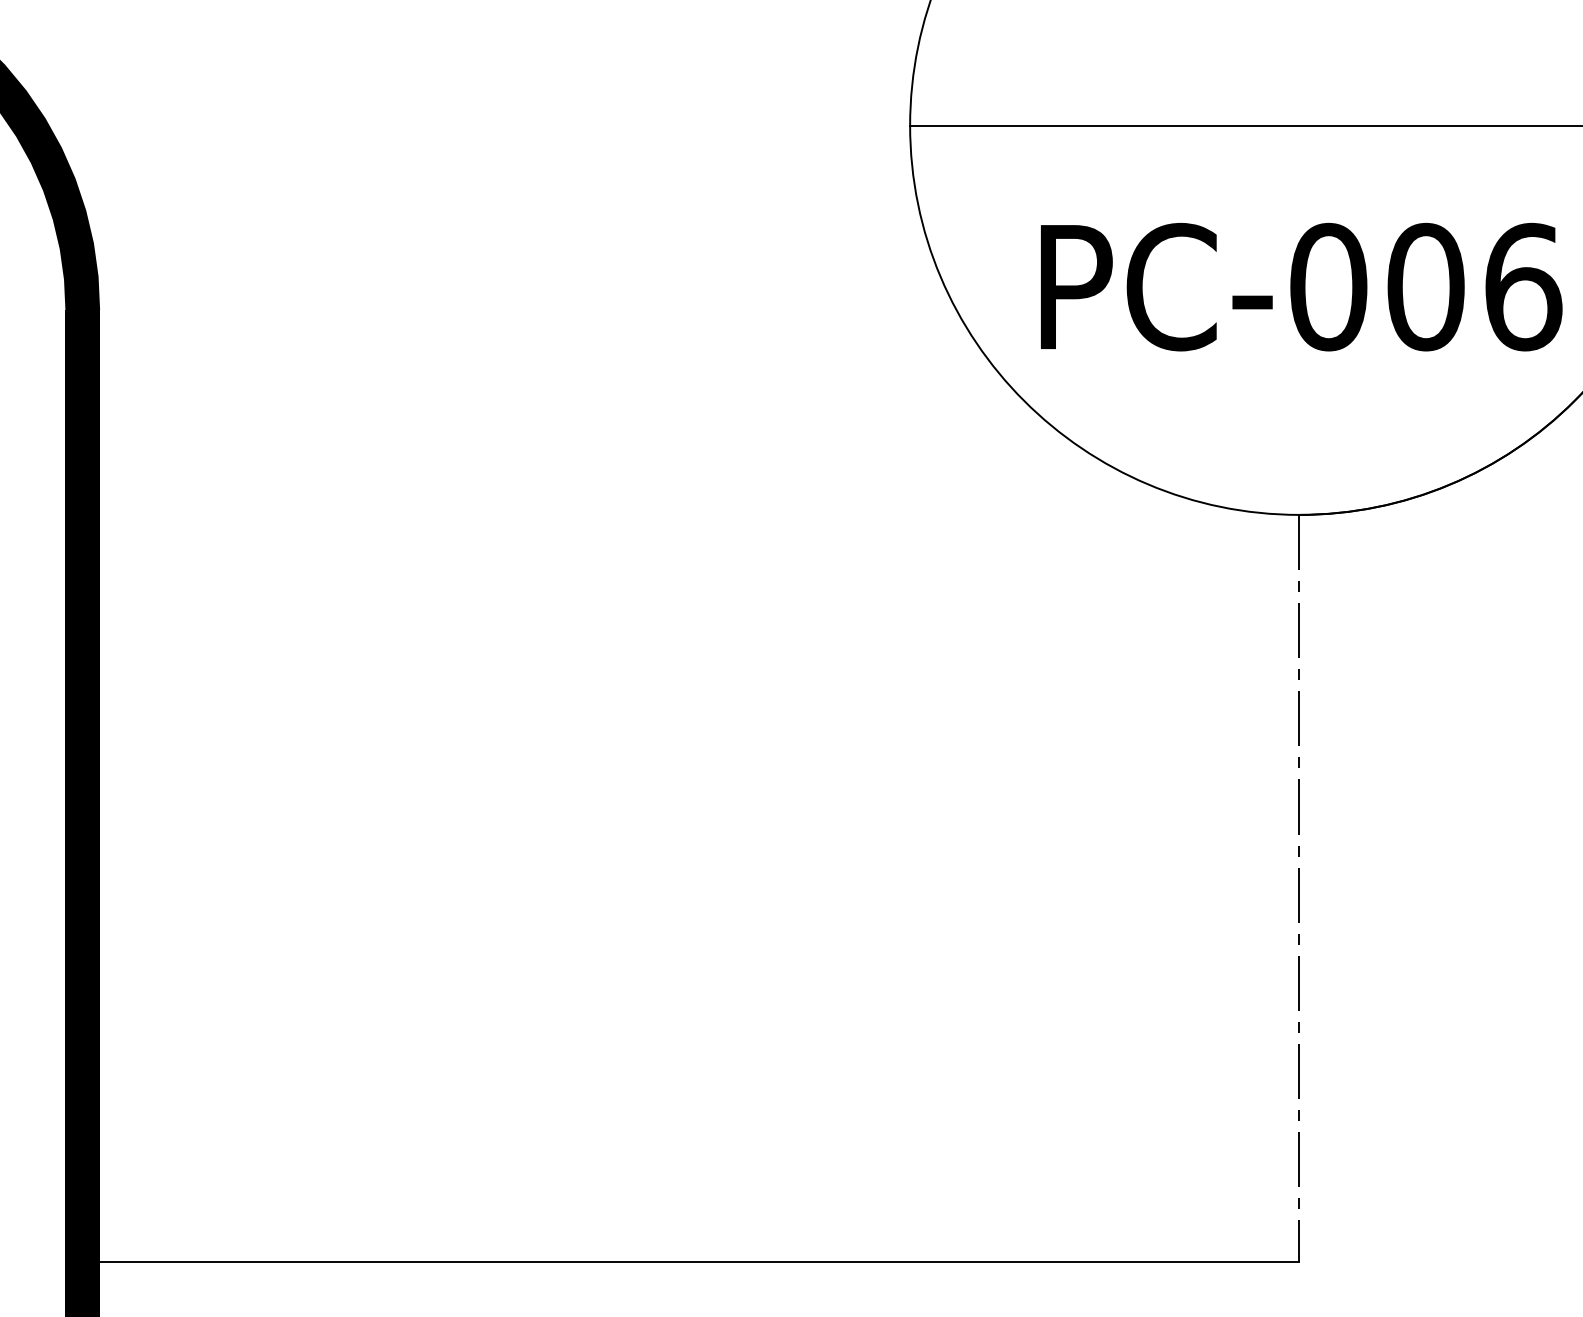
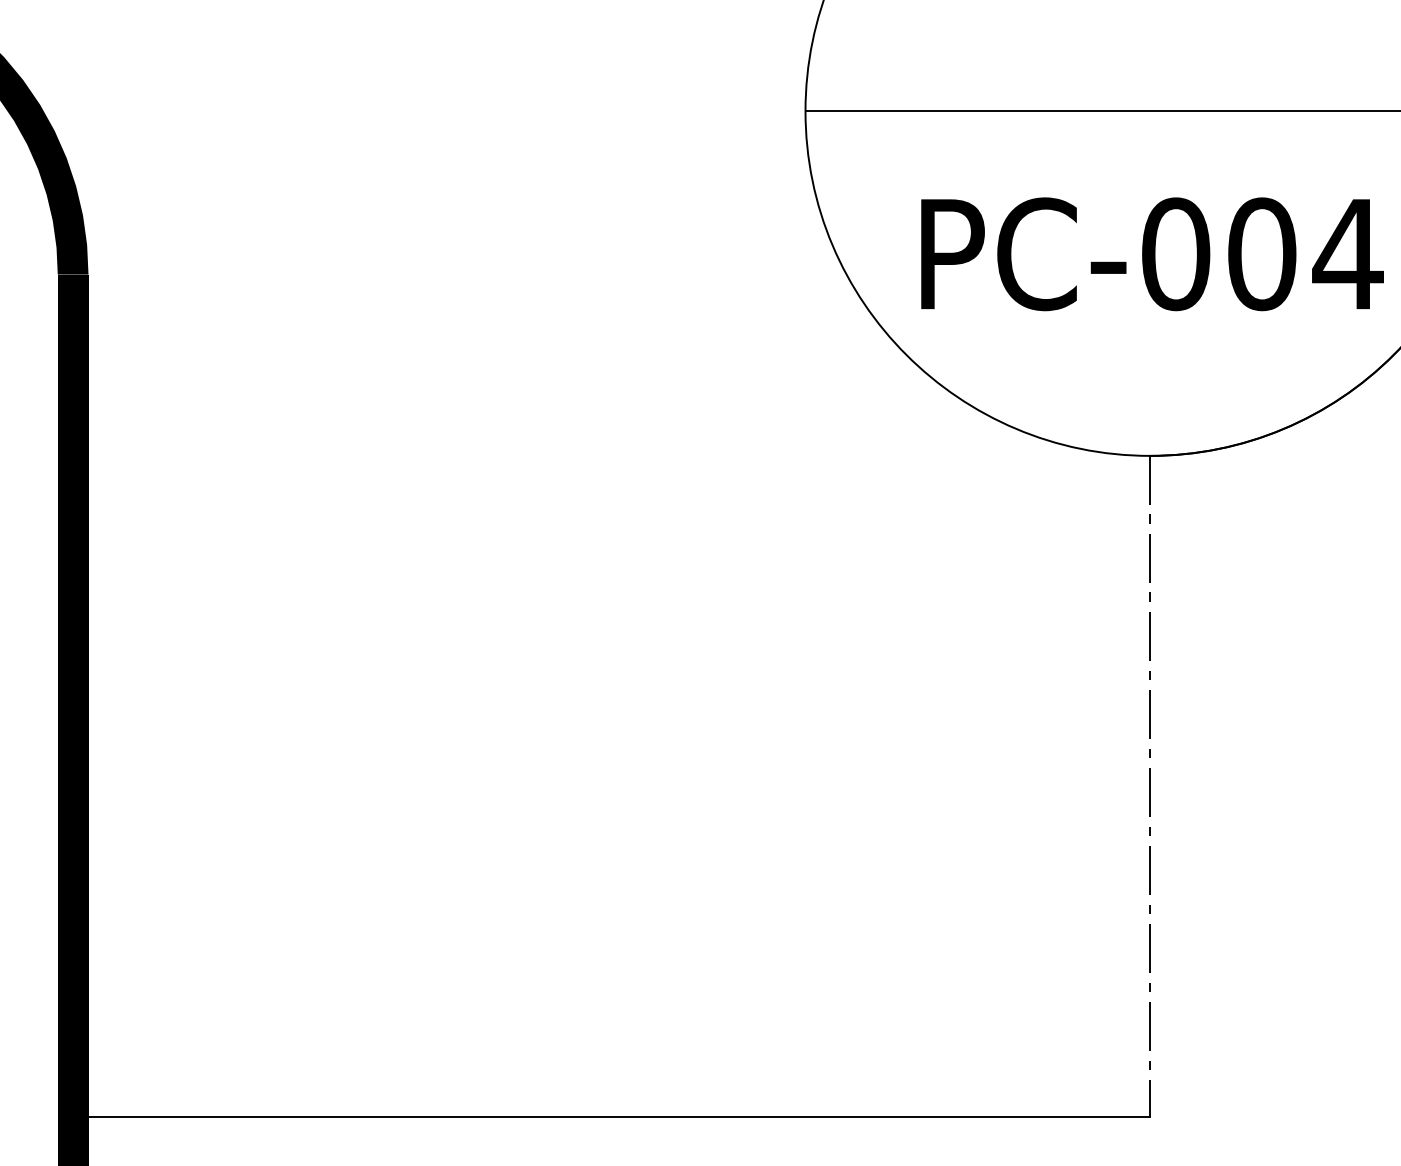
text: (1522, 287) -> (1347, 254), PC-006 -> PC-004

